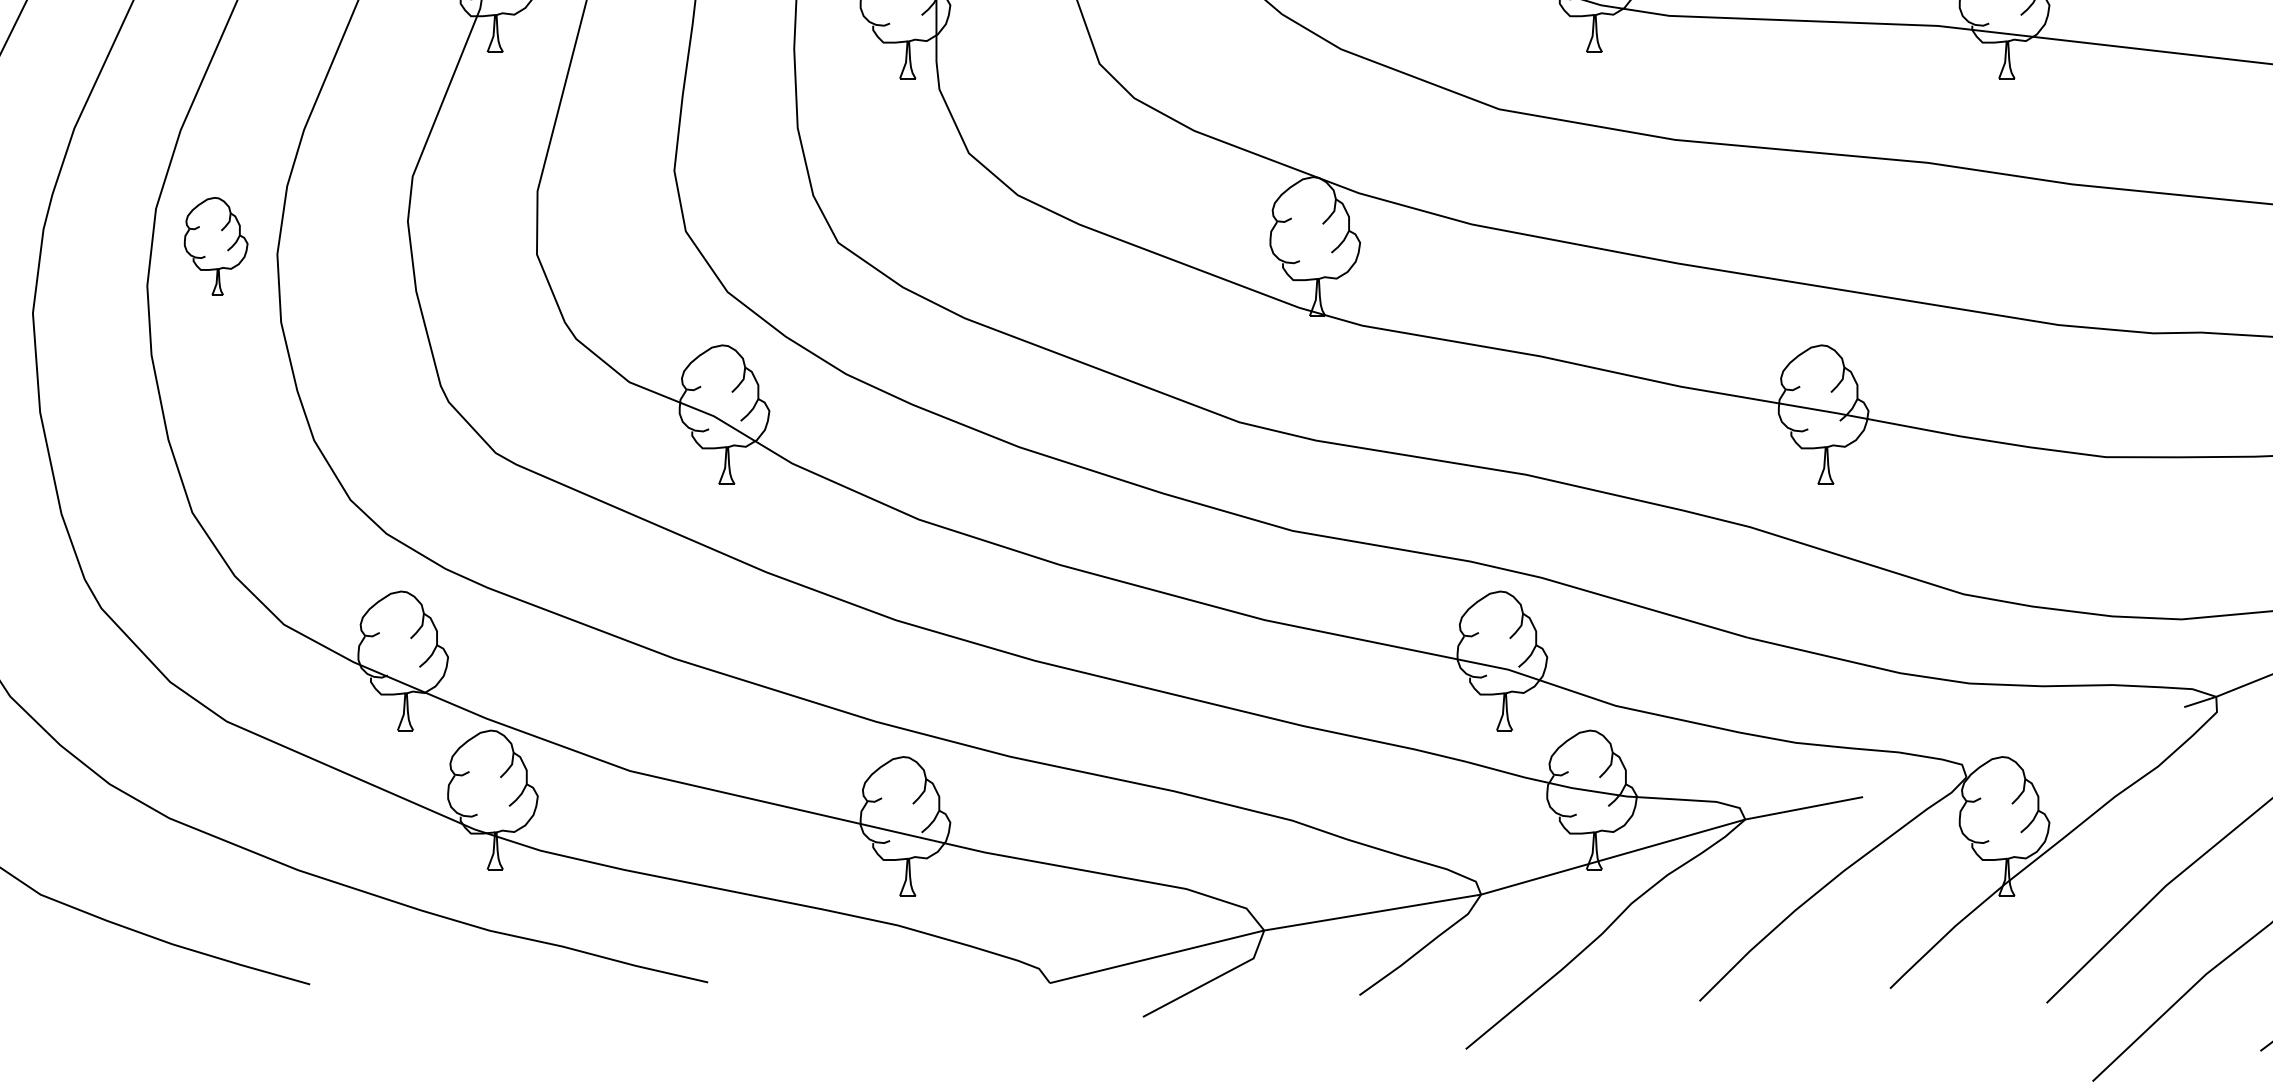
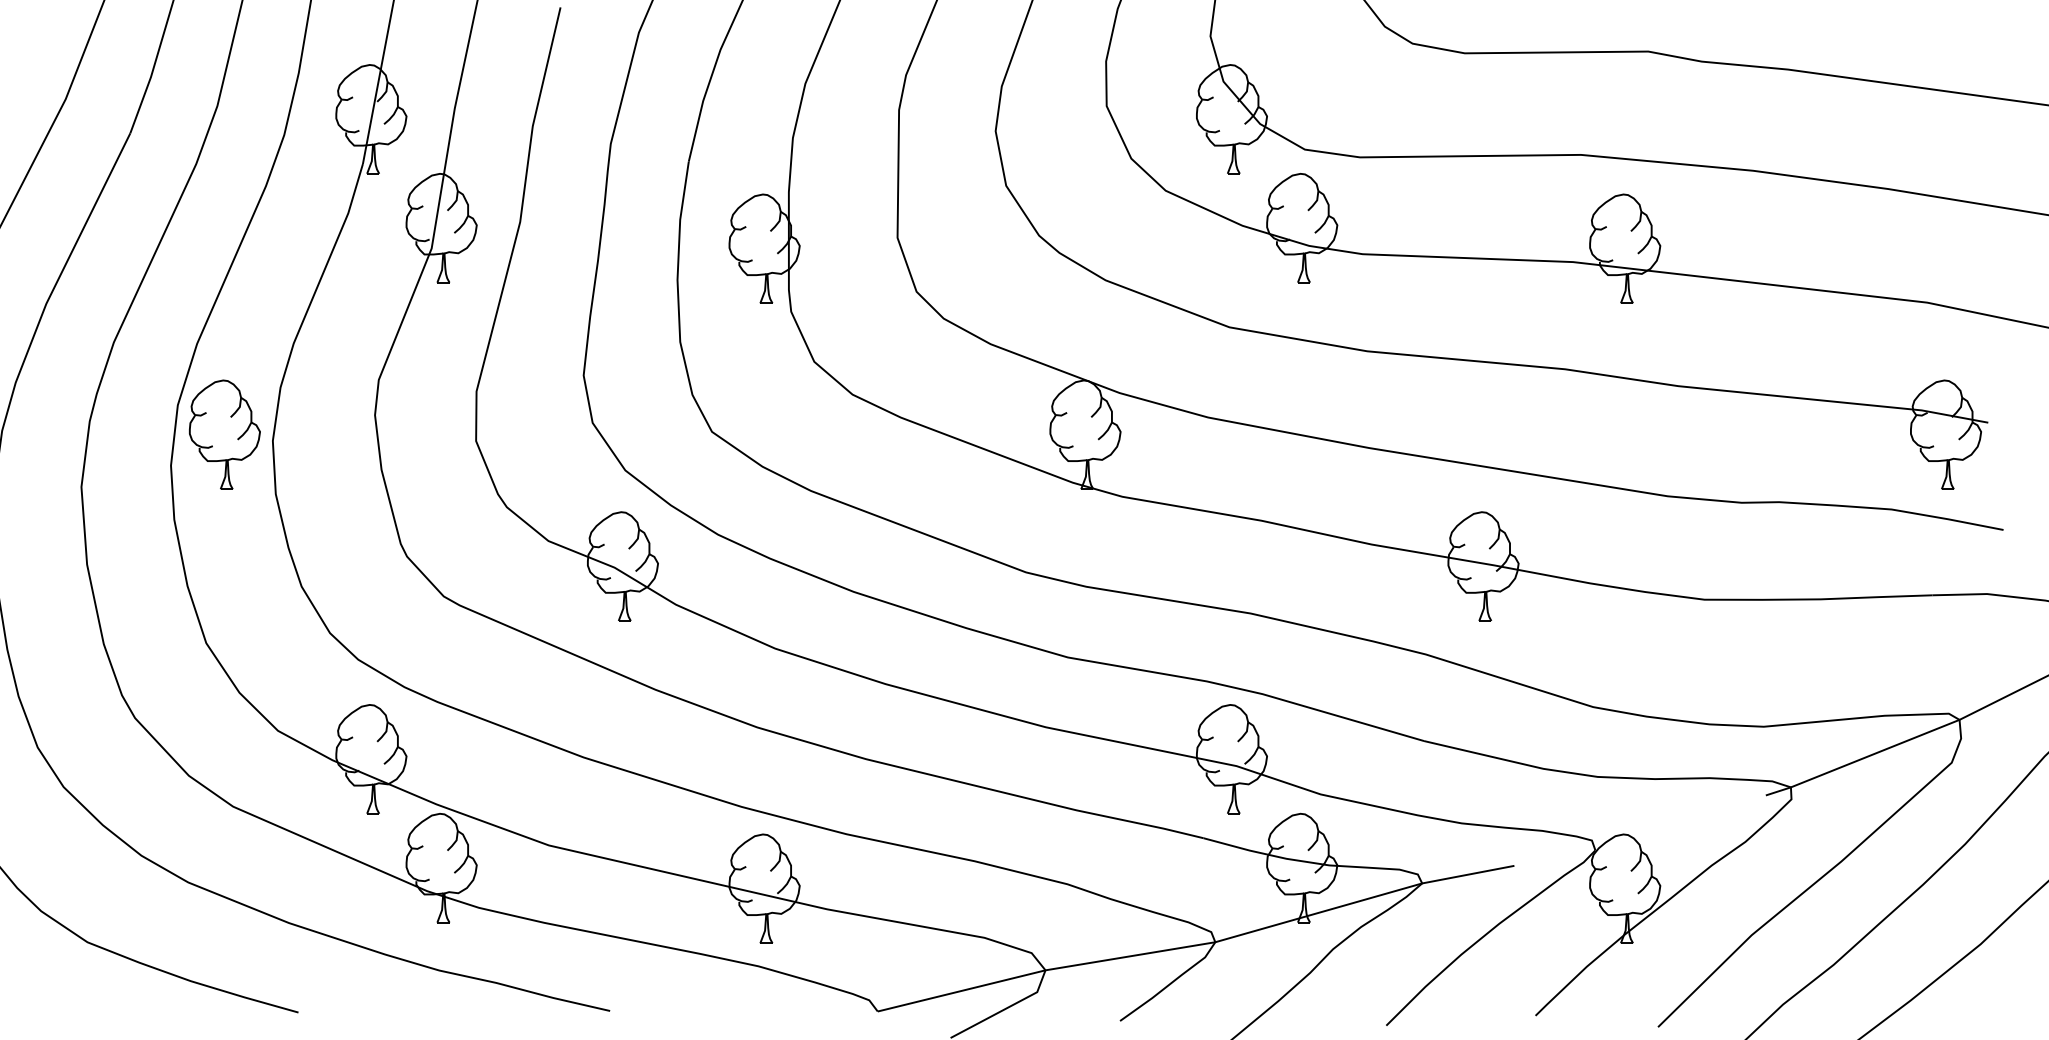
part: (215, 246) -> (224, 434), size x1.43

